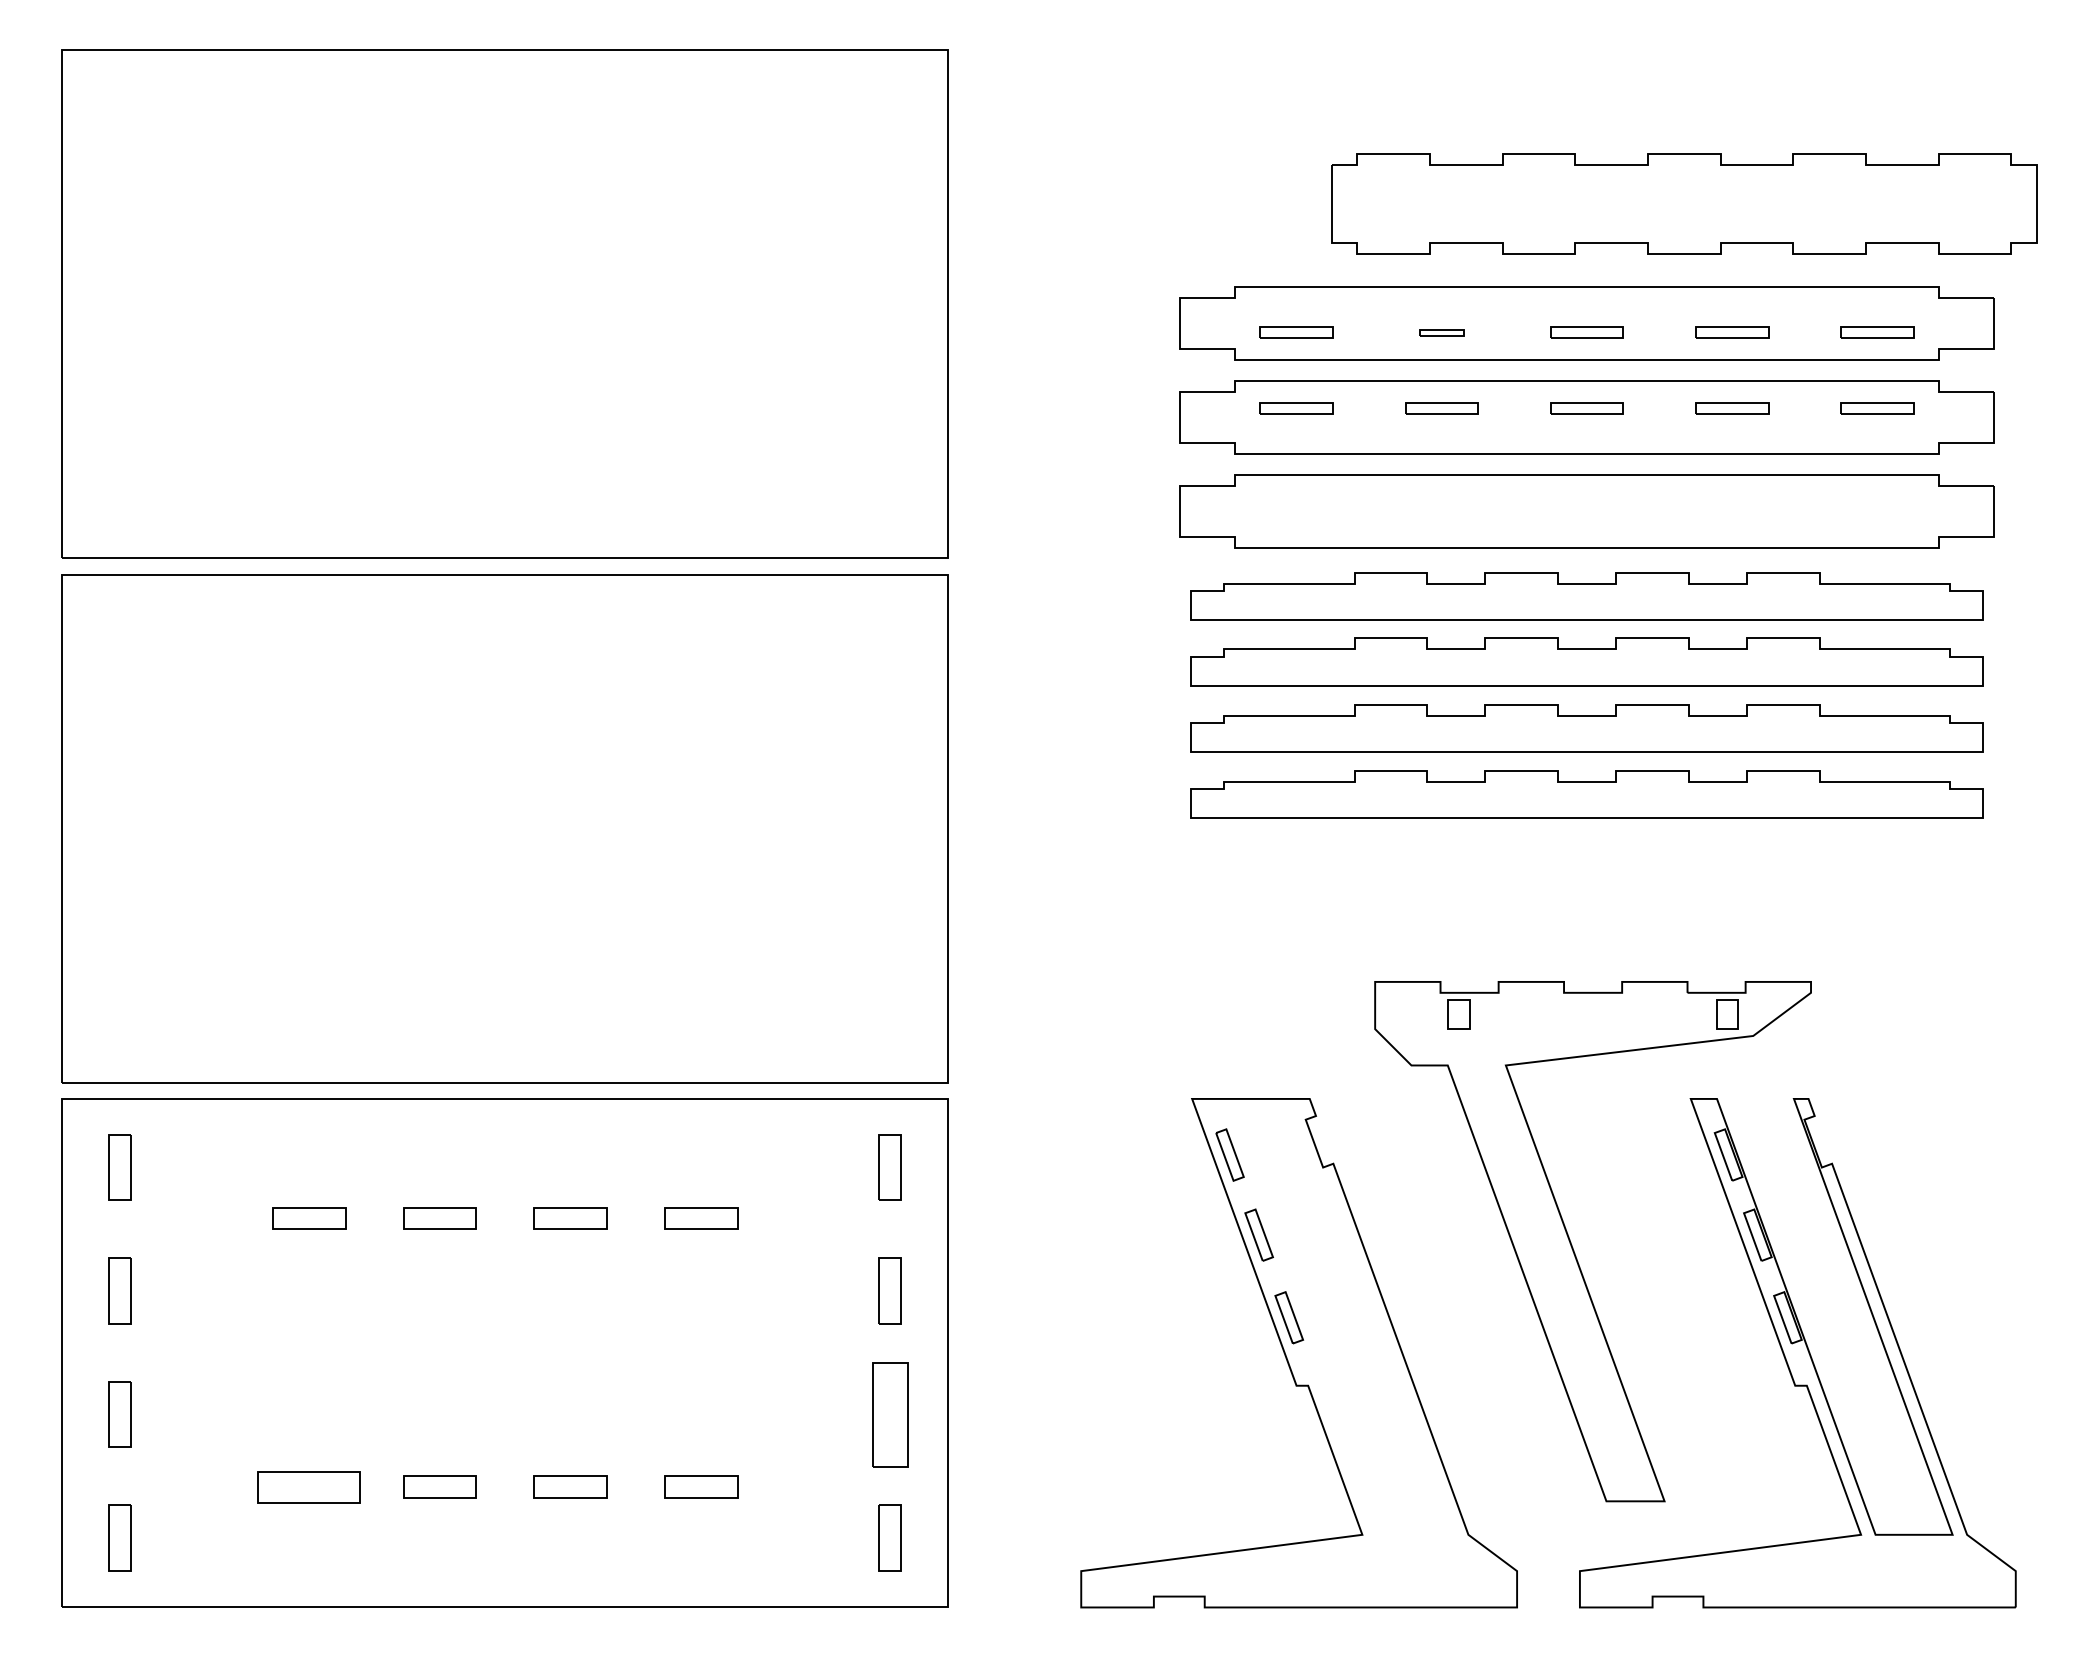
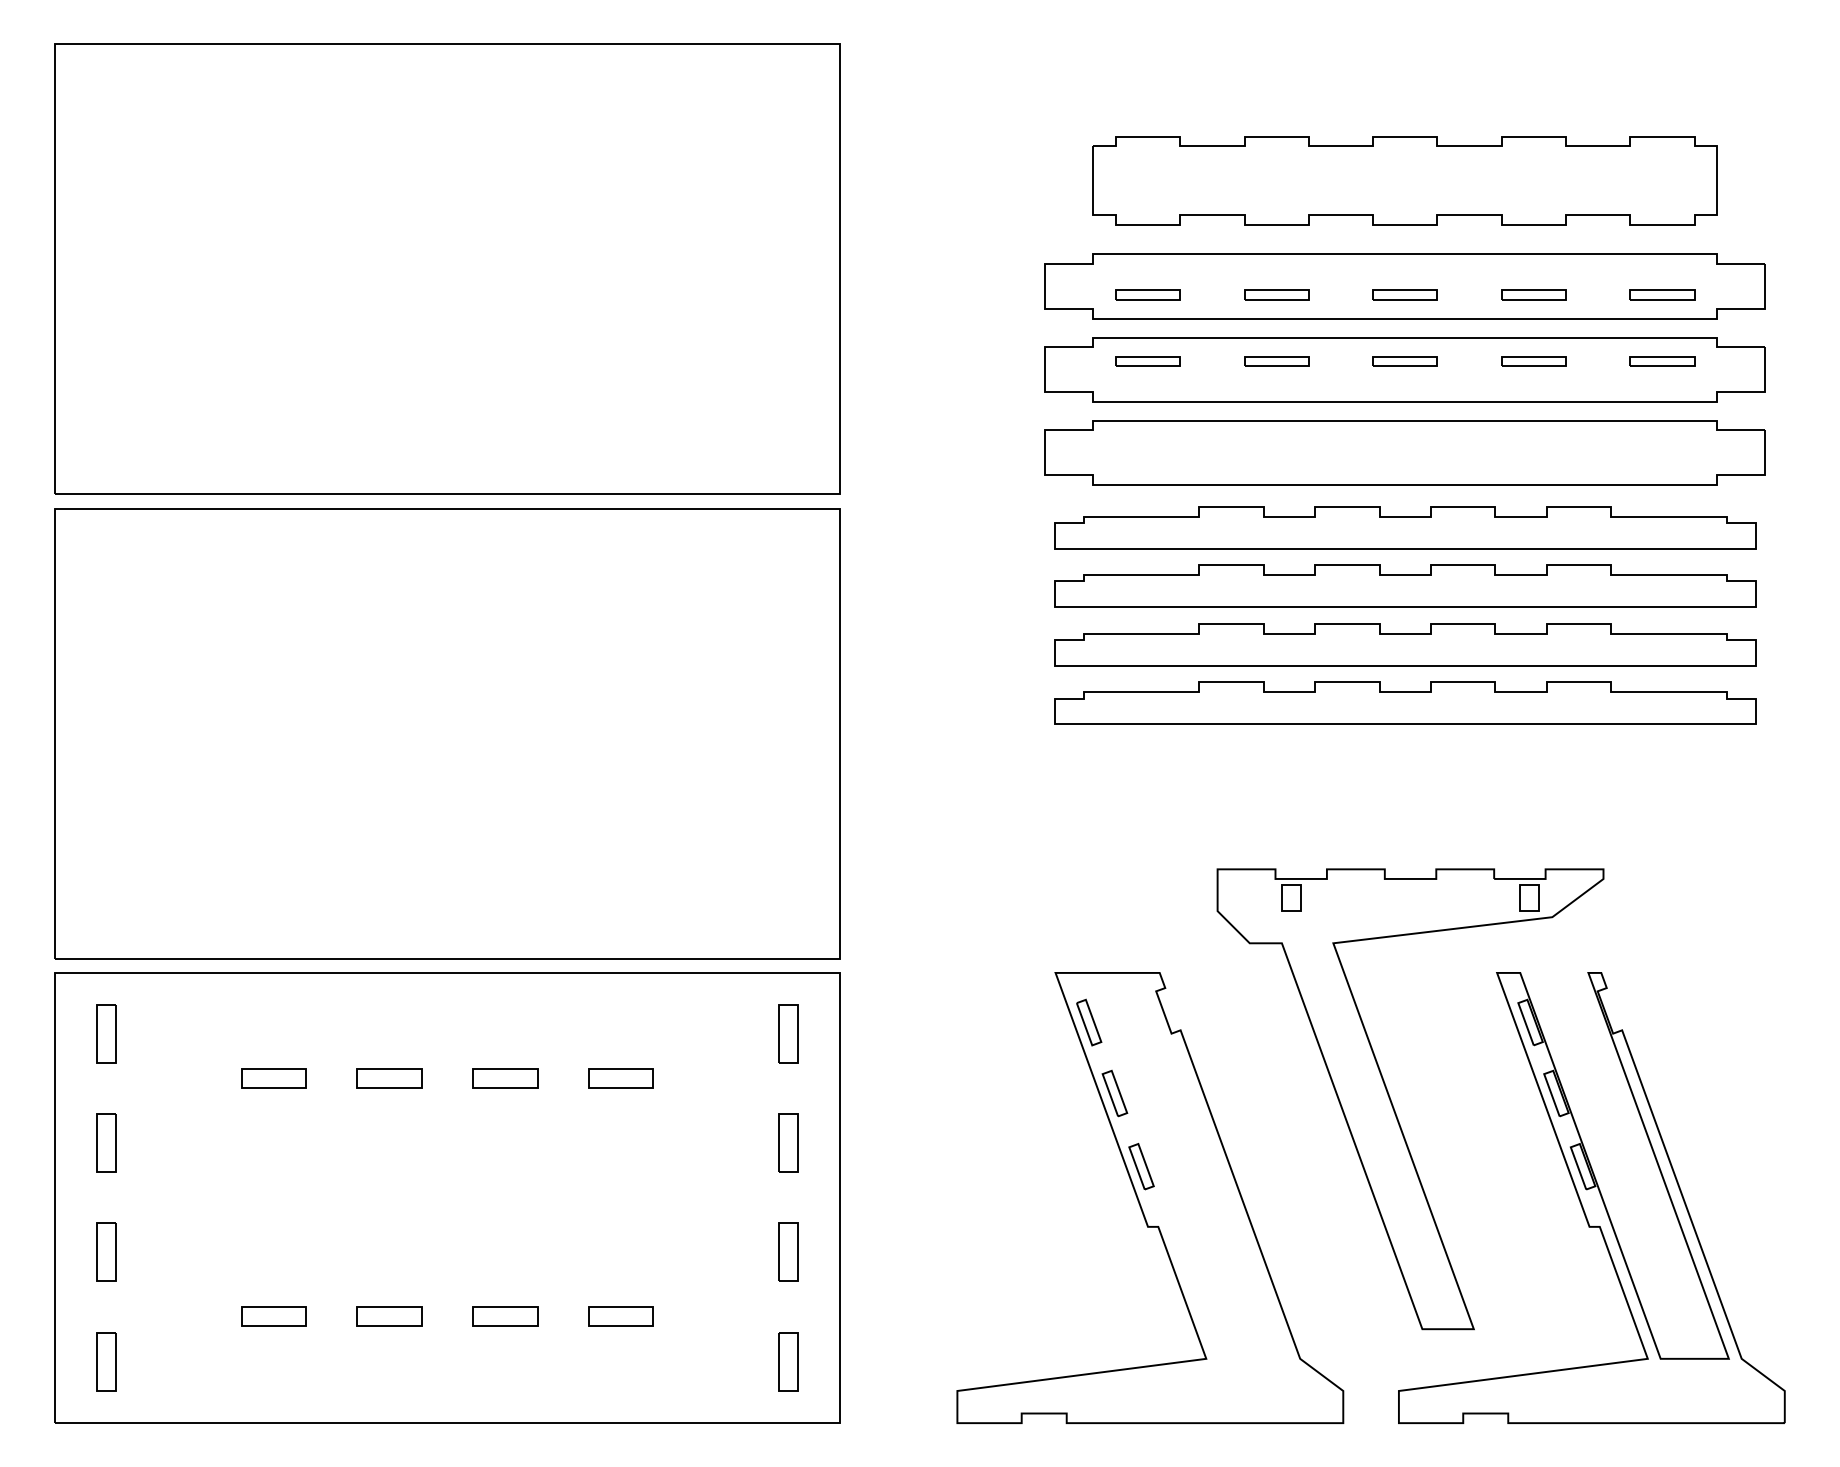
part: (1683, 203) -> (1404, 180), moved
part: (1441, 332) -> (1276, 294), size x1.67
part: (890, 1413) -> (788, 1251), size x0.62
part: (308, 1486) -> (273, 1316), size x0.71

